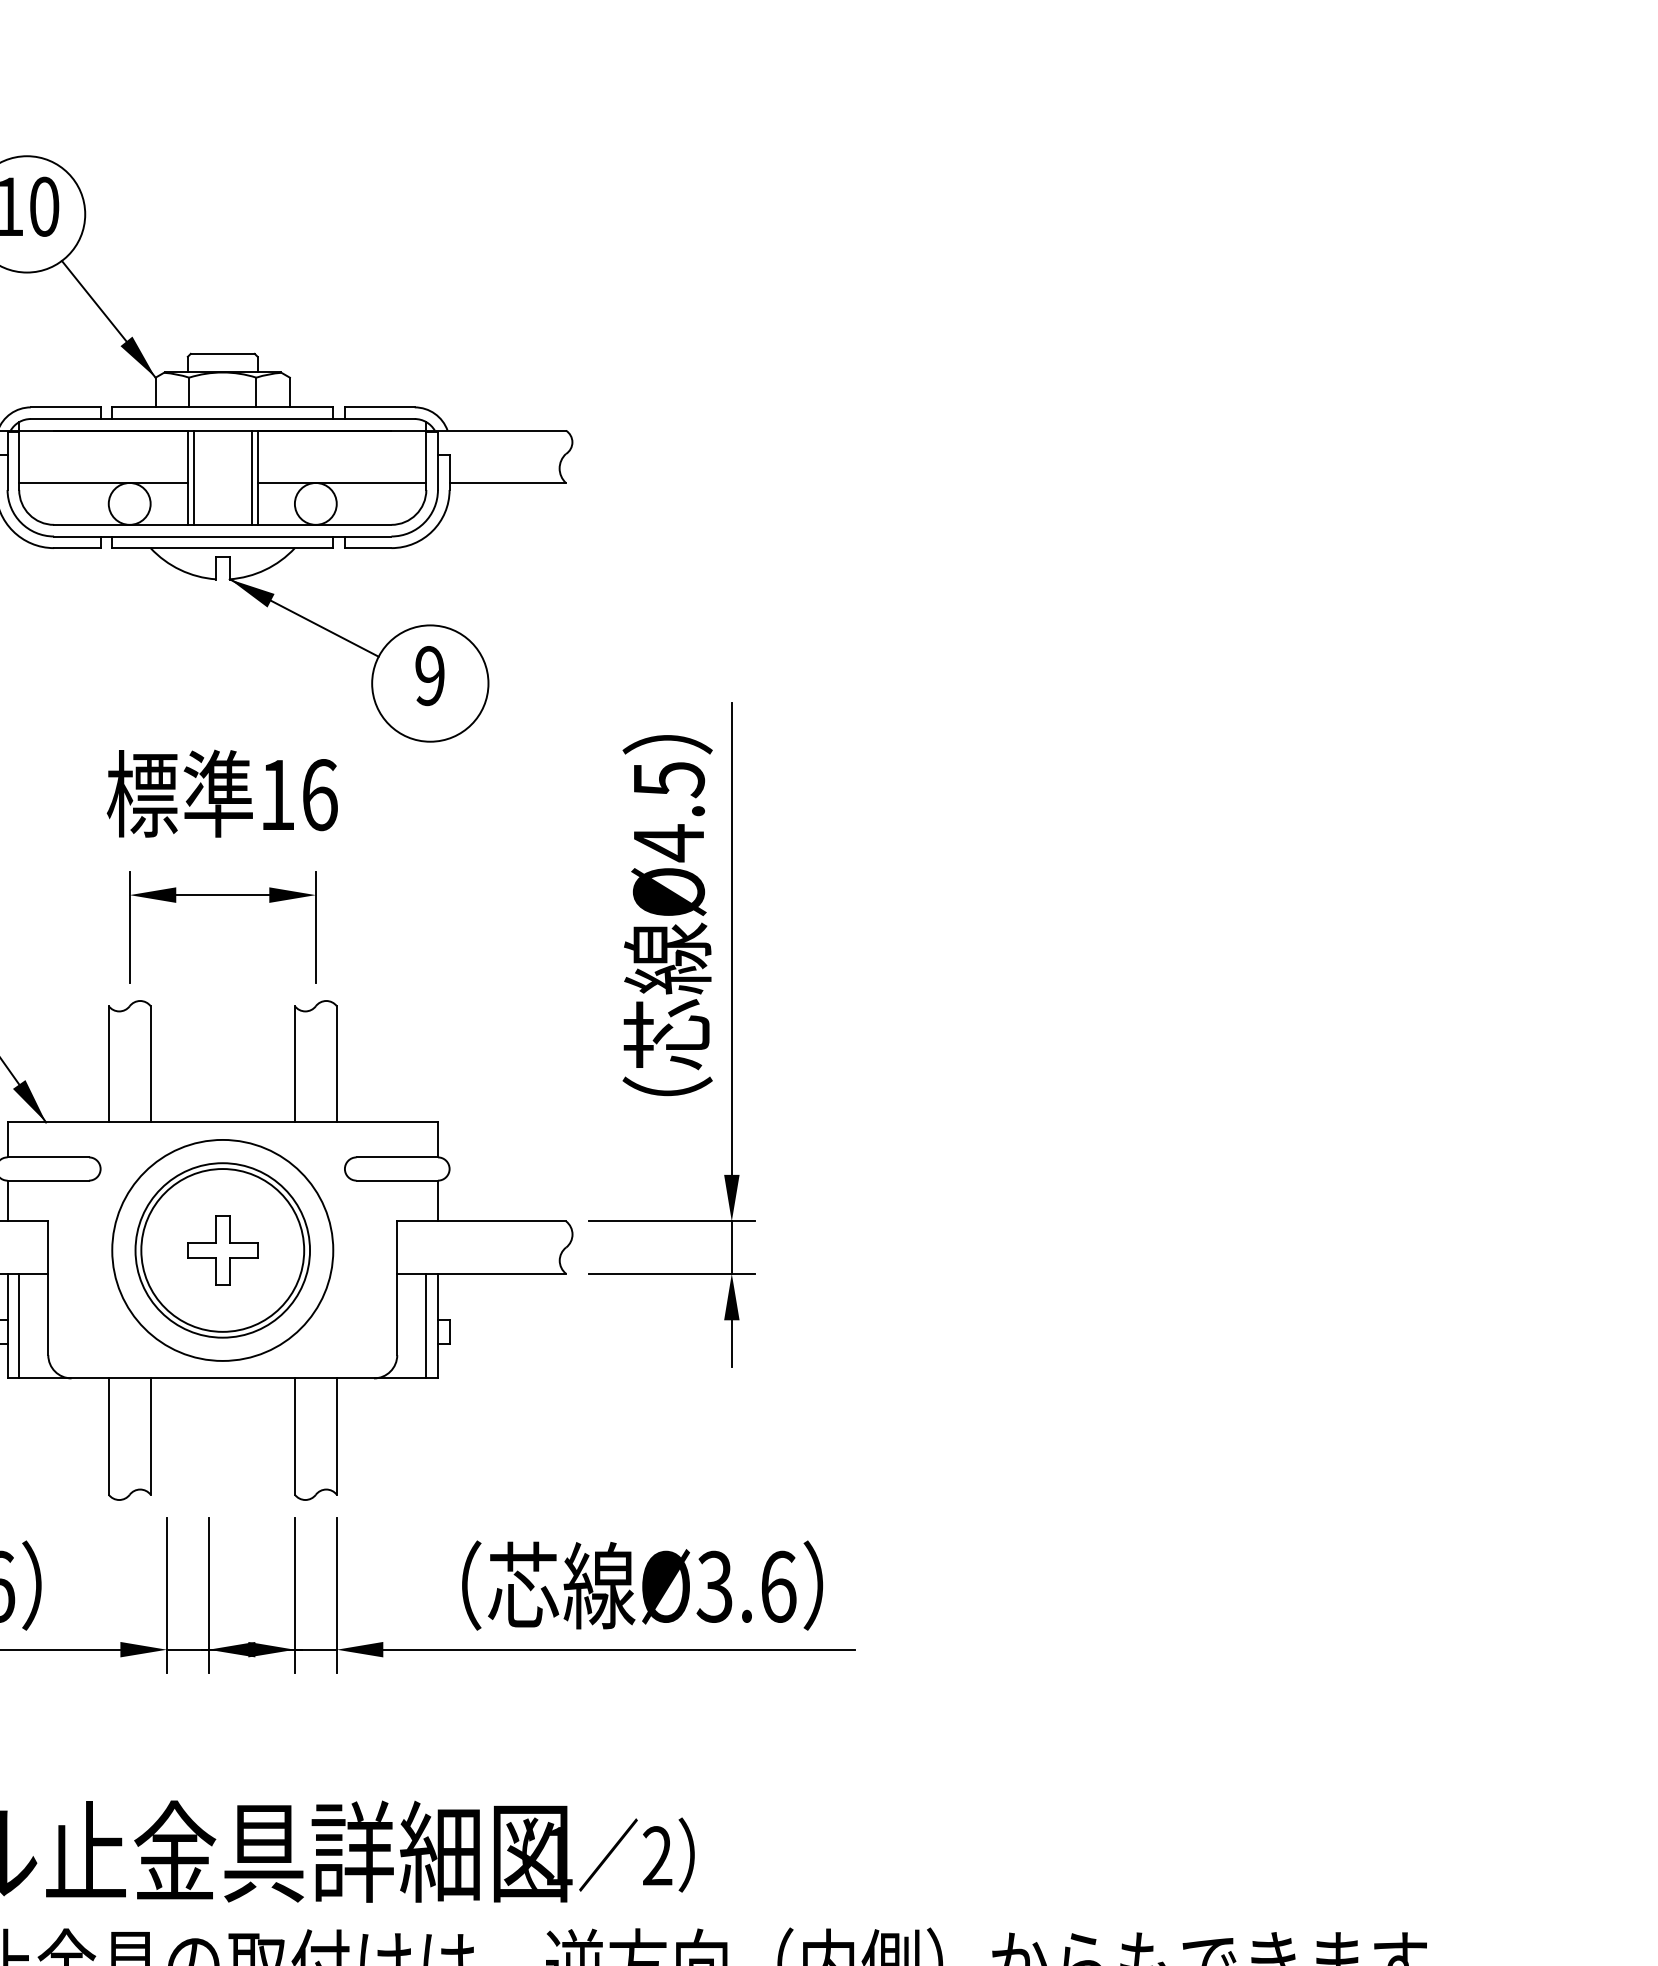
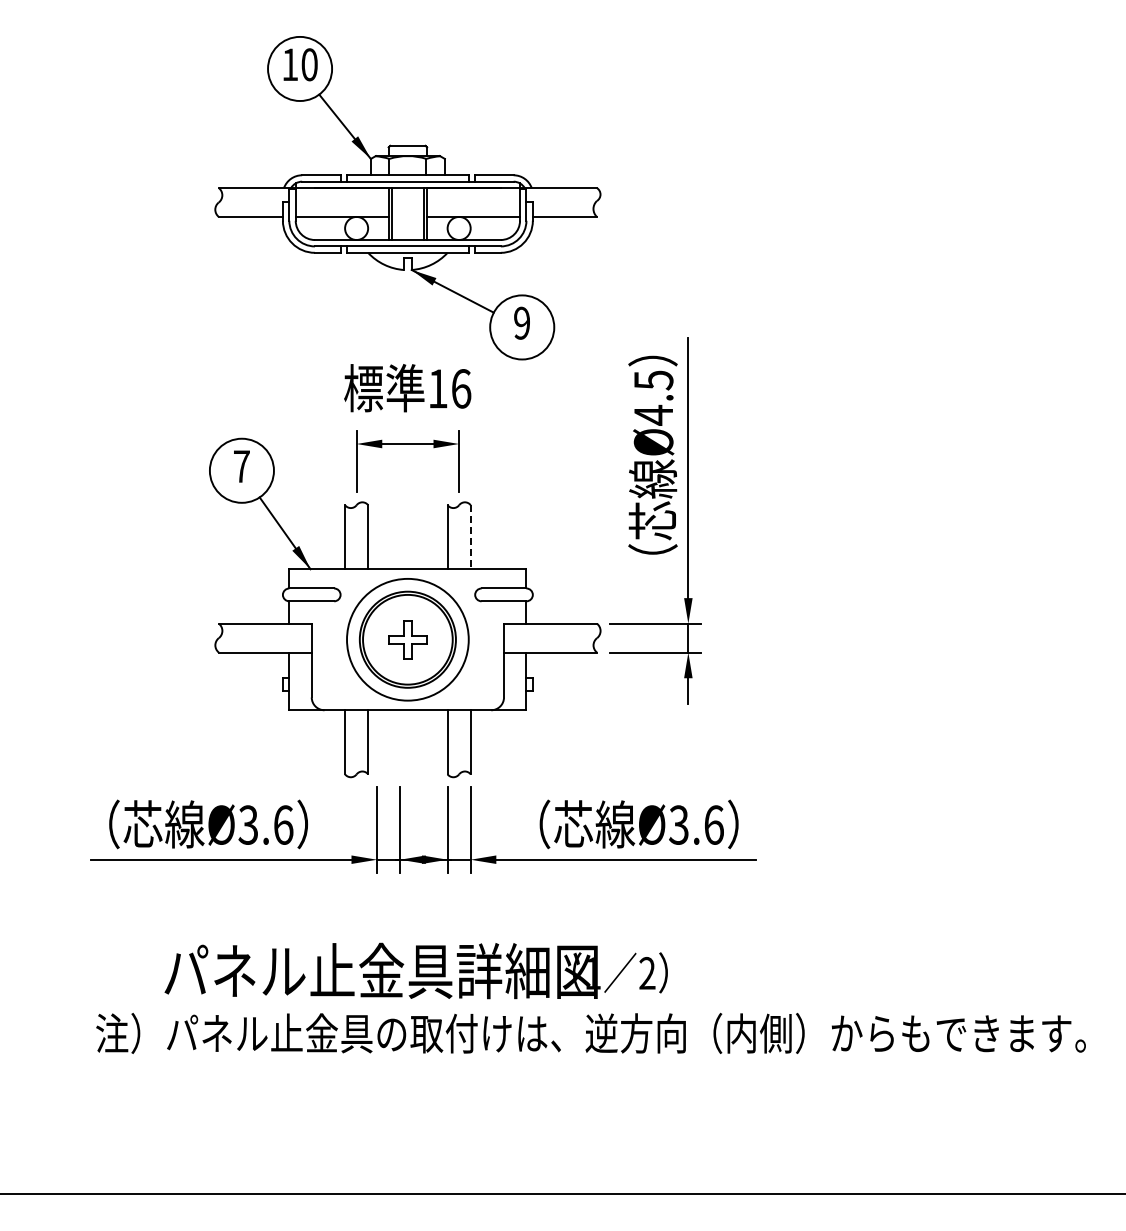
line: (336, 1064) -> (470, 537), solid -> dashed
line: (18, 1326) -> (295, 681), removed
line: (427, 1326) -> (520, 681), removed

